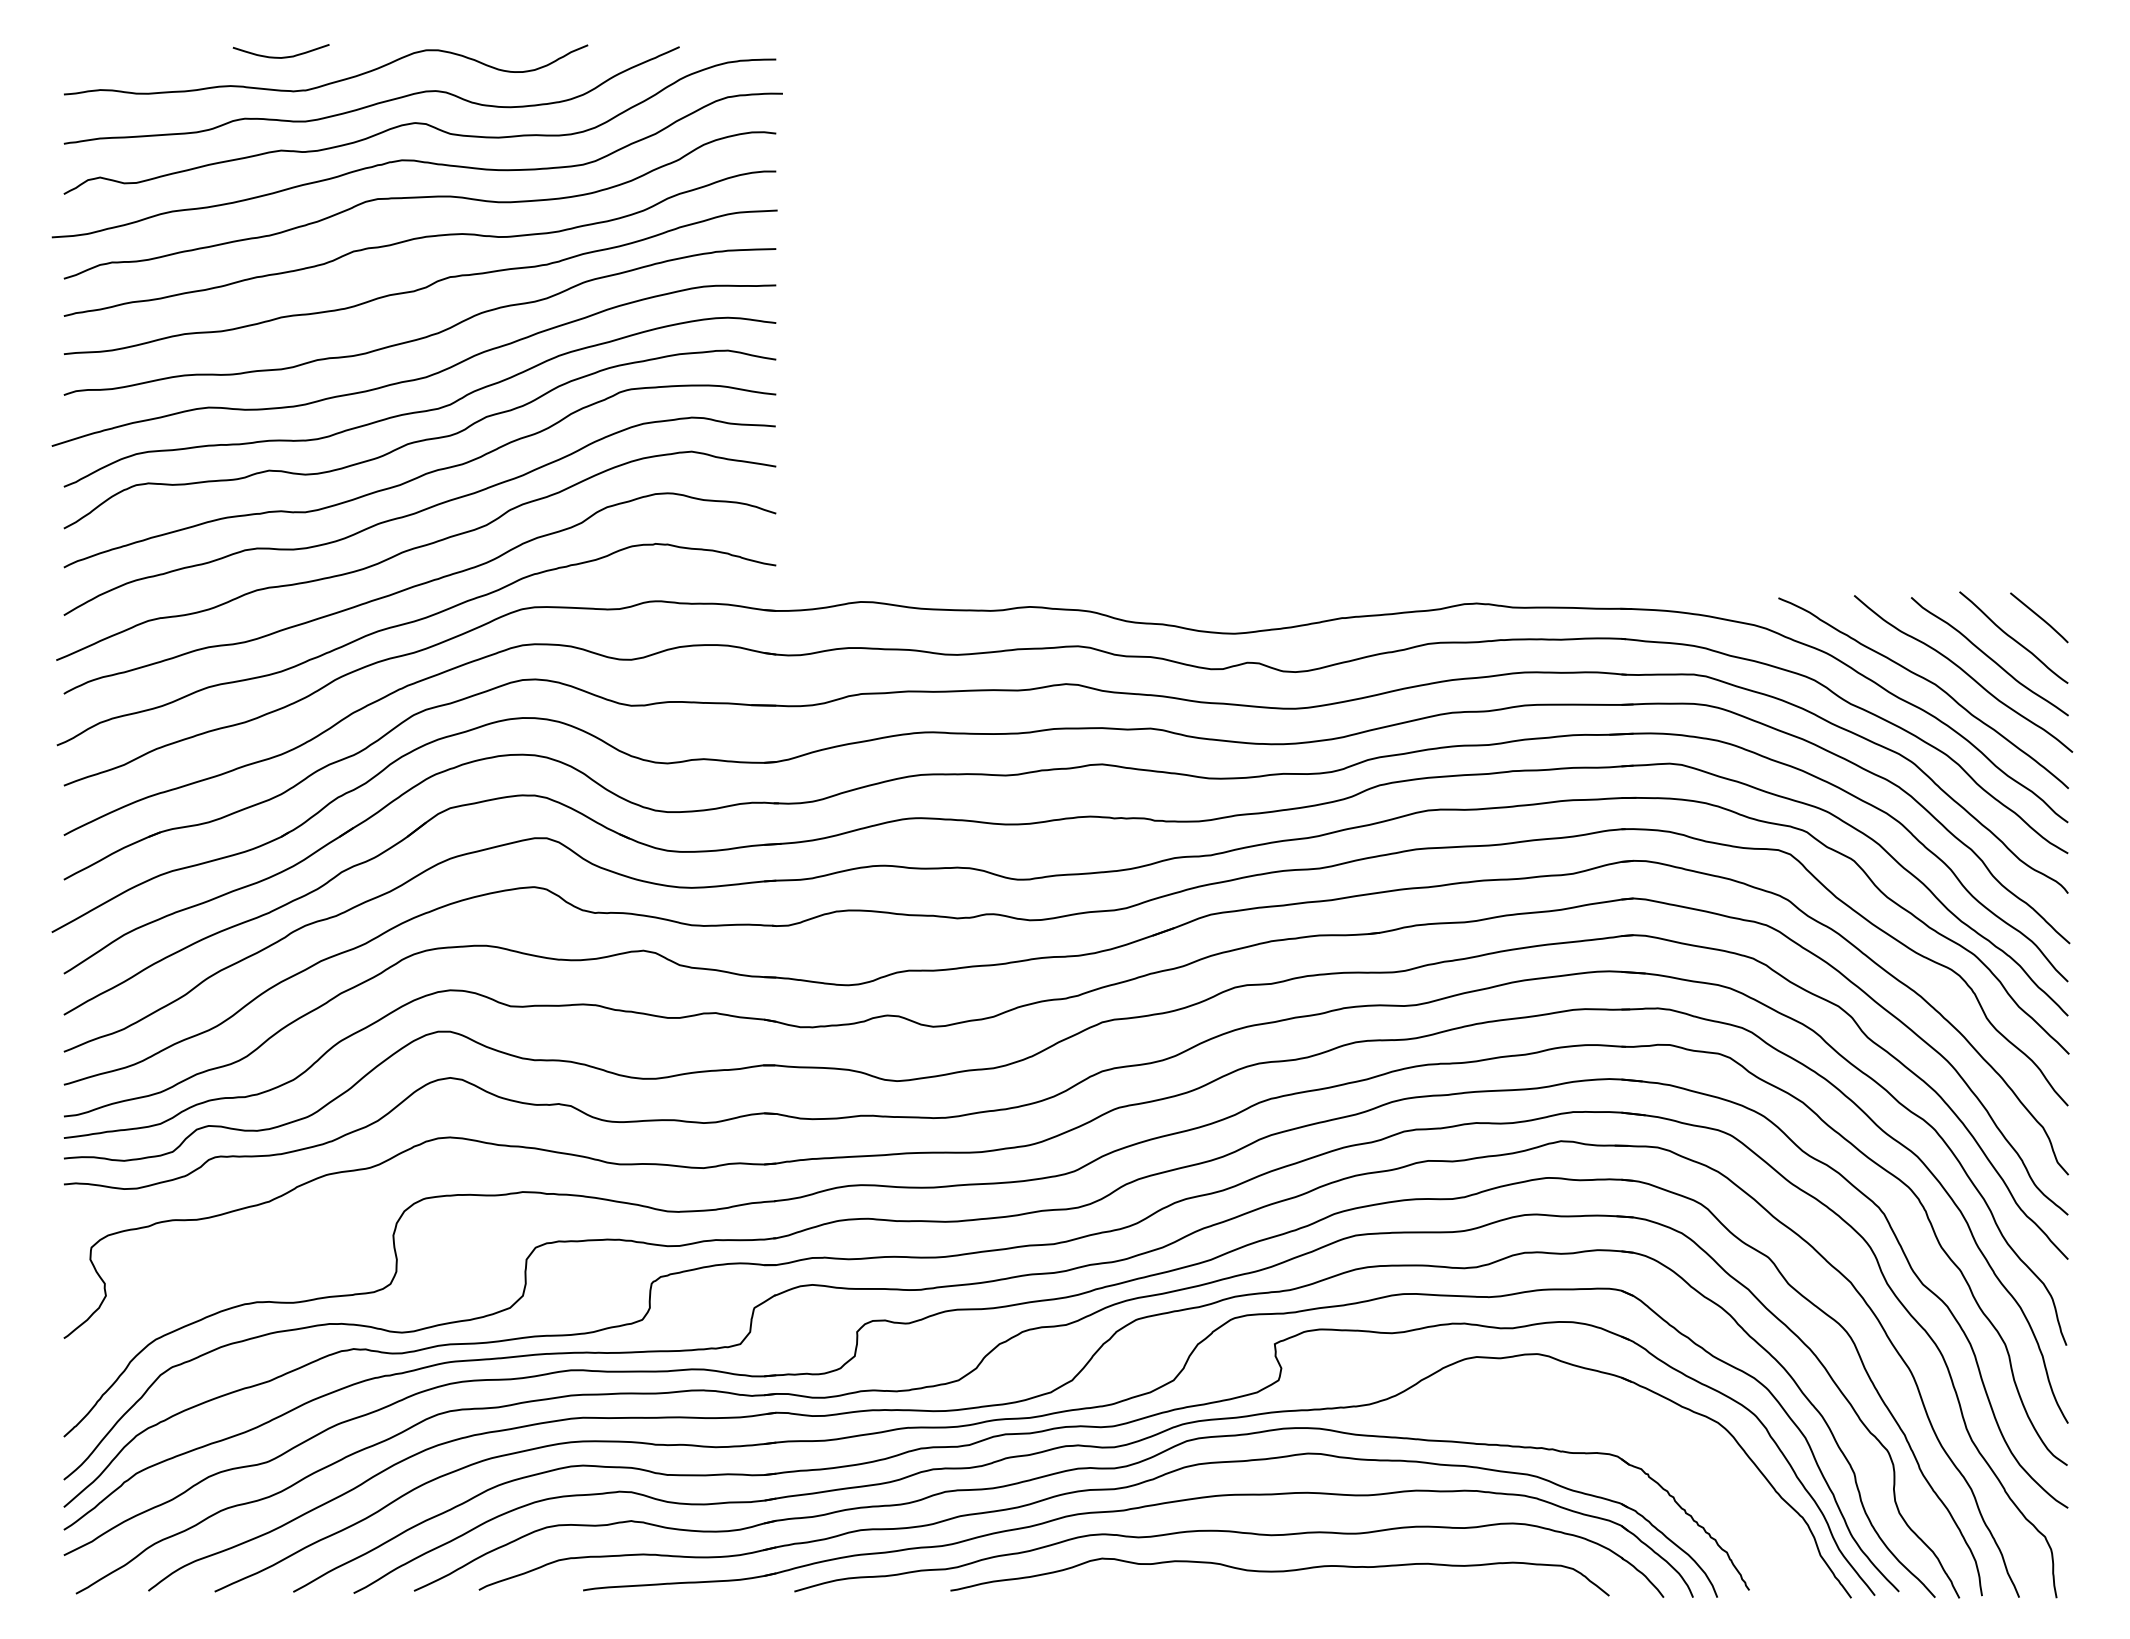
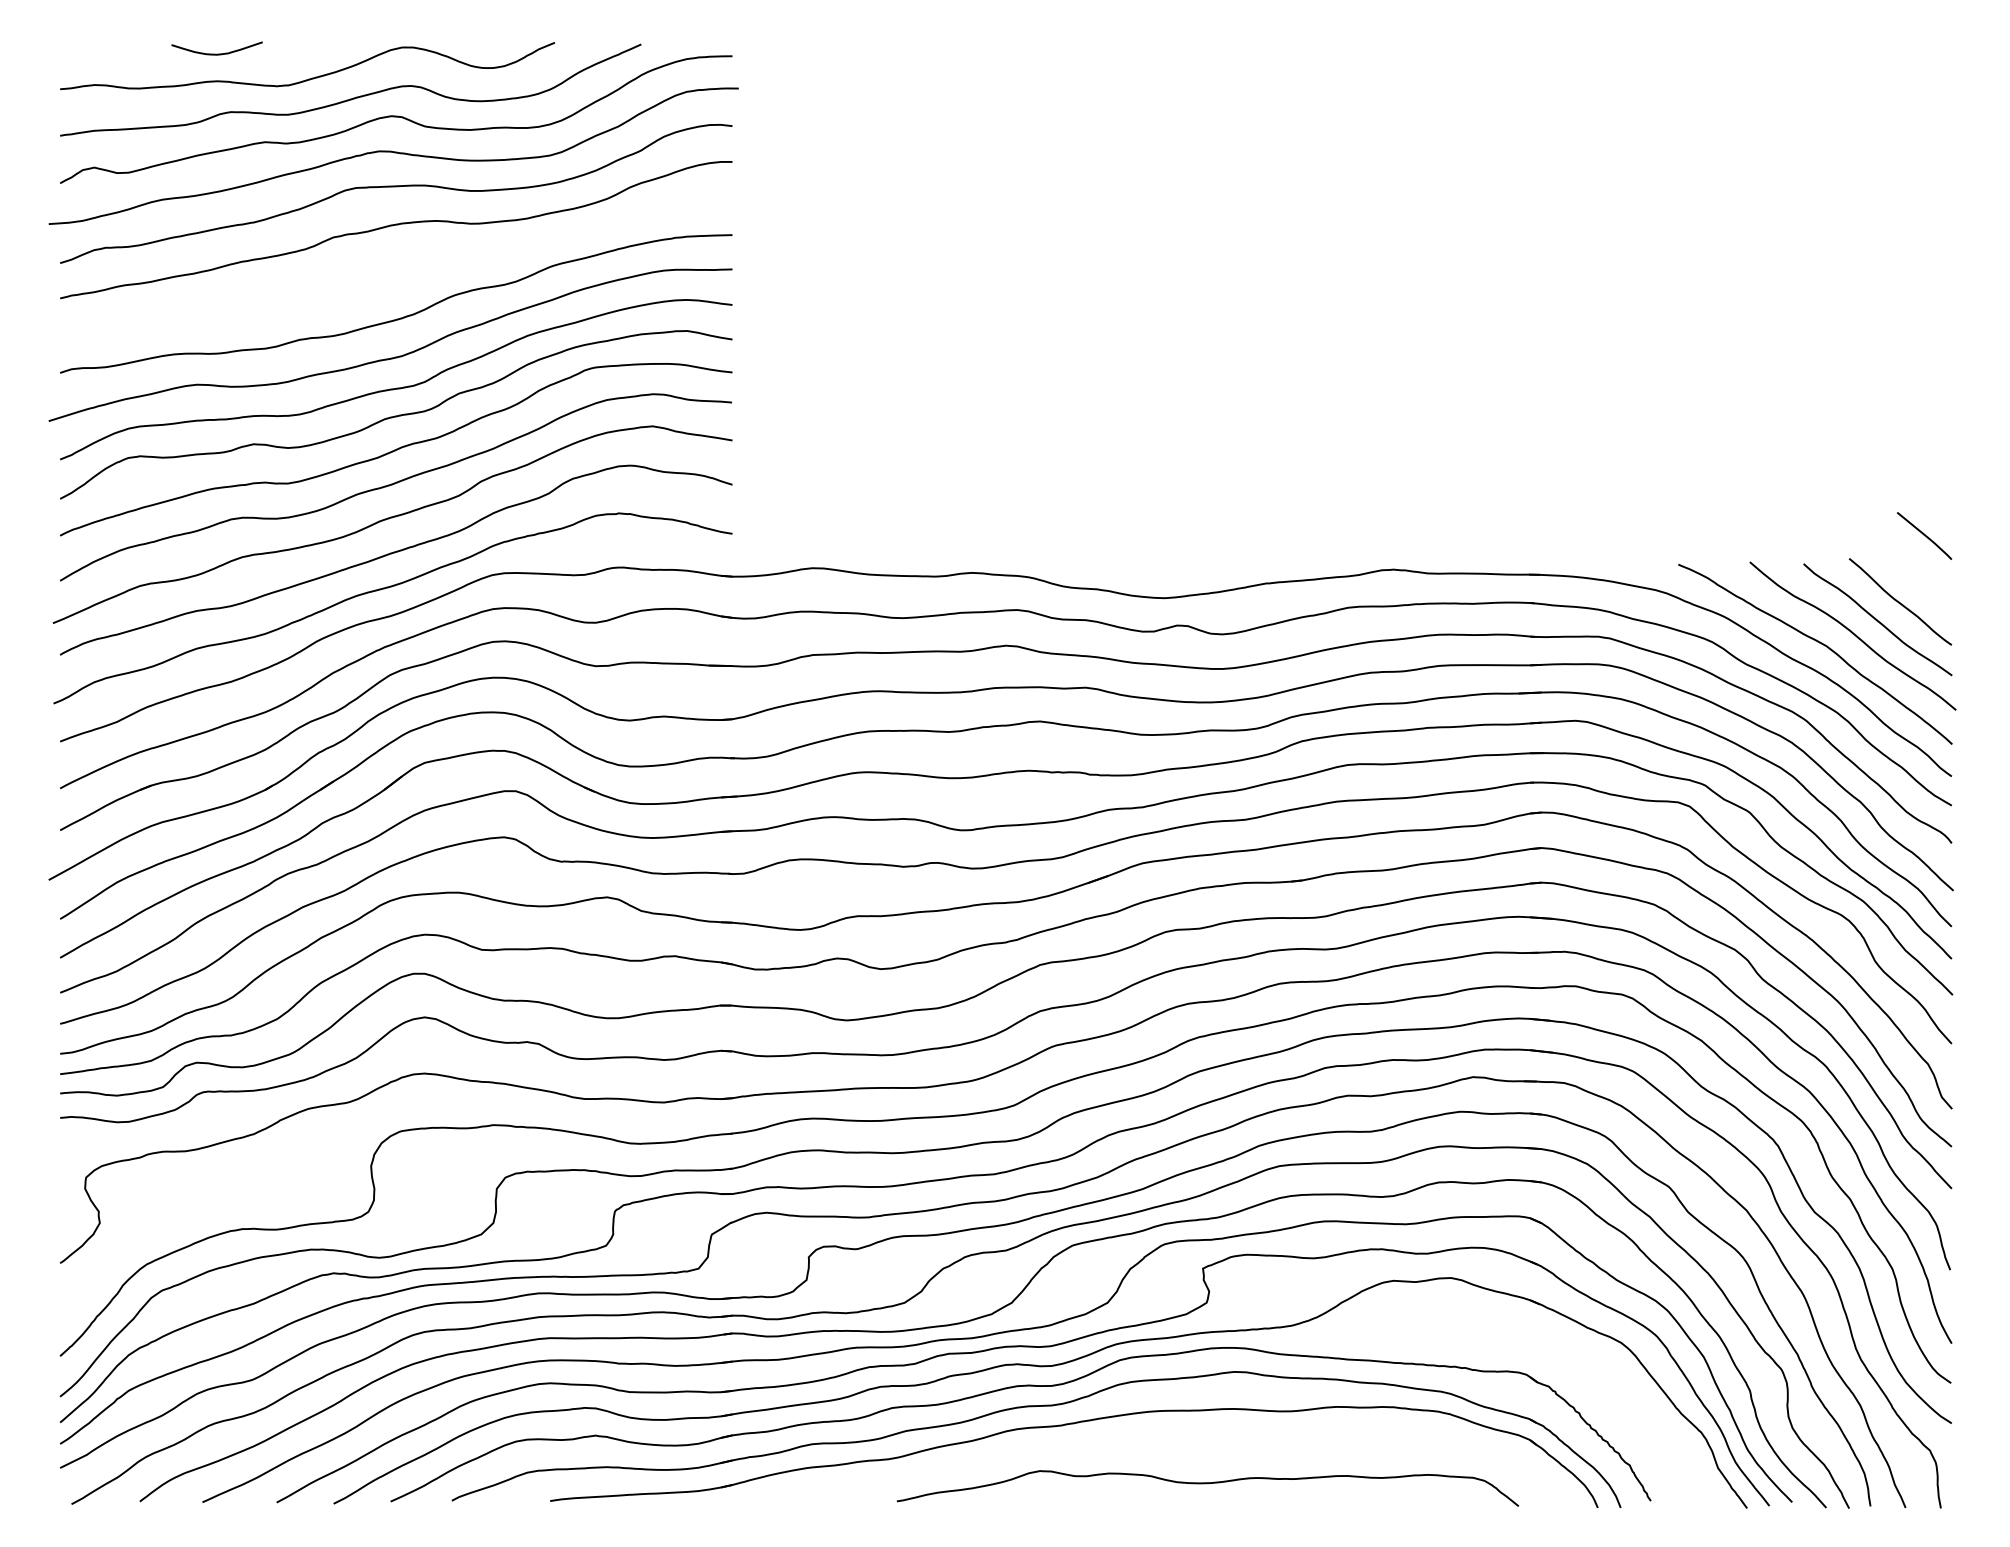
curve: (282, 56) -> (218, 53), moved
curve: (421, 287) -> (397, 271), removed
line: (2039, 617) -> (1924, 535), moved
part: (1229, 1532) -> (1160, 1446), removed

